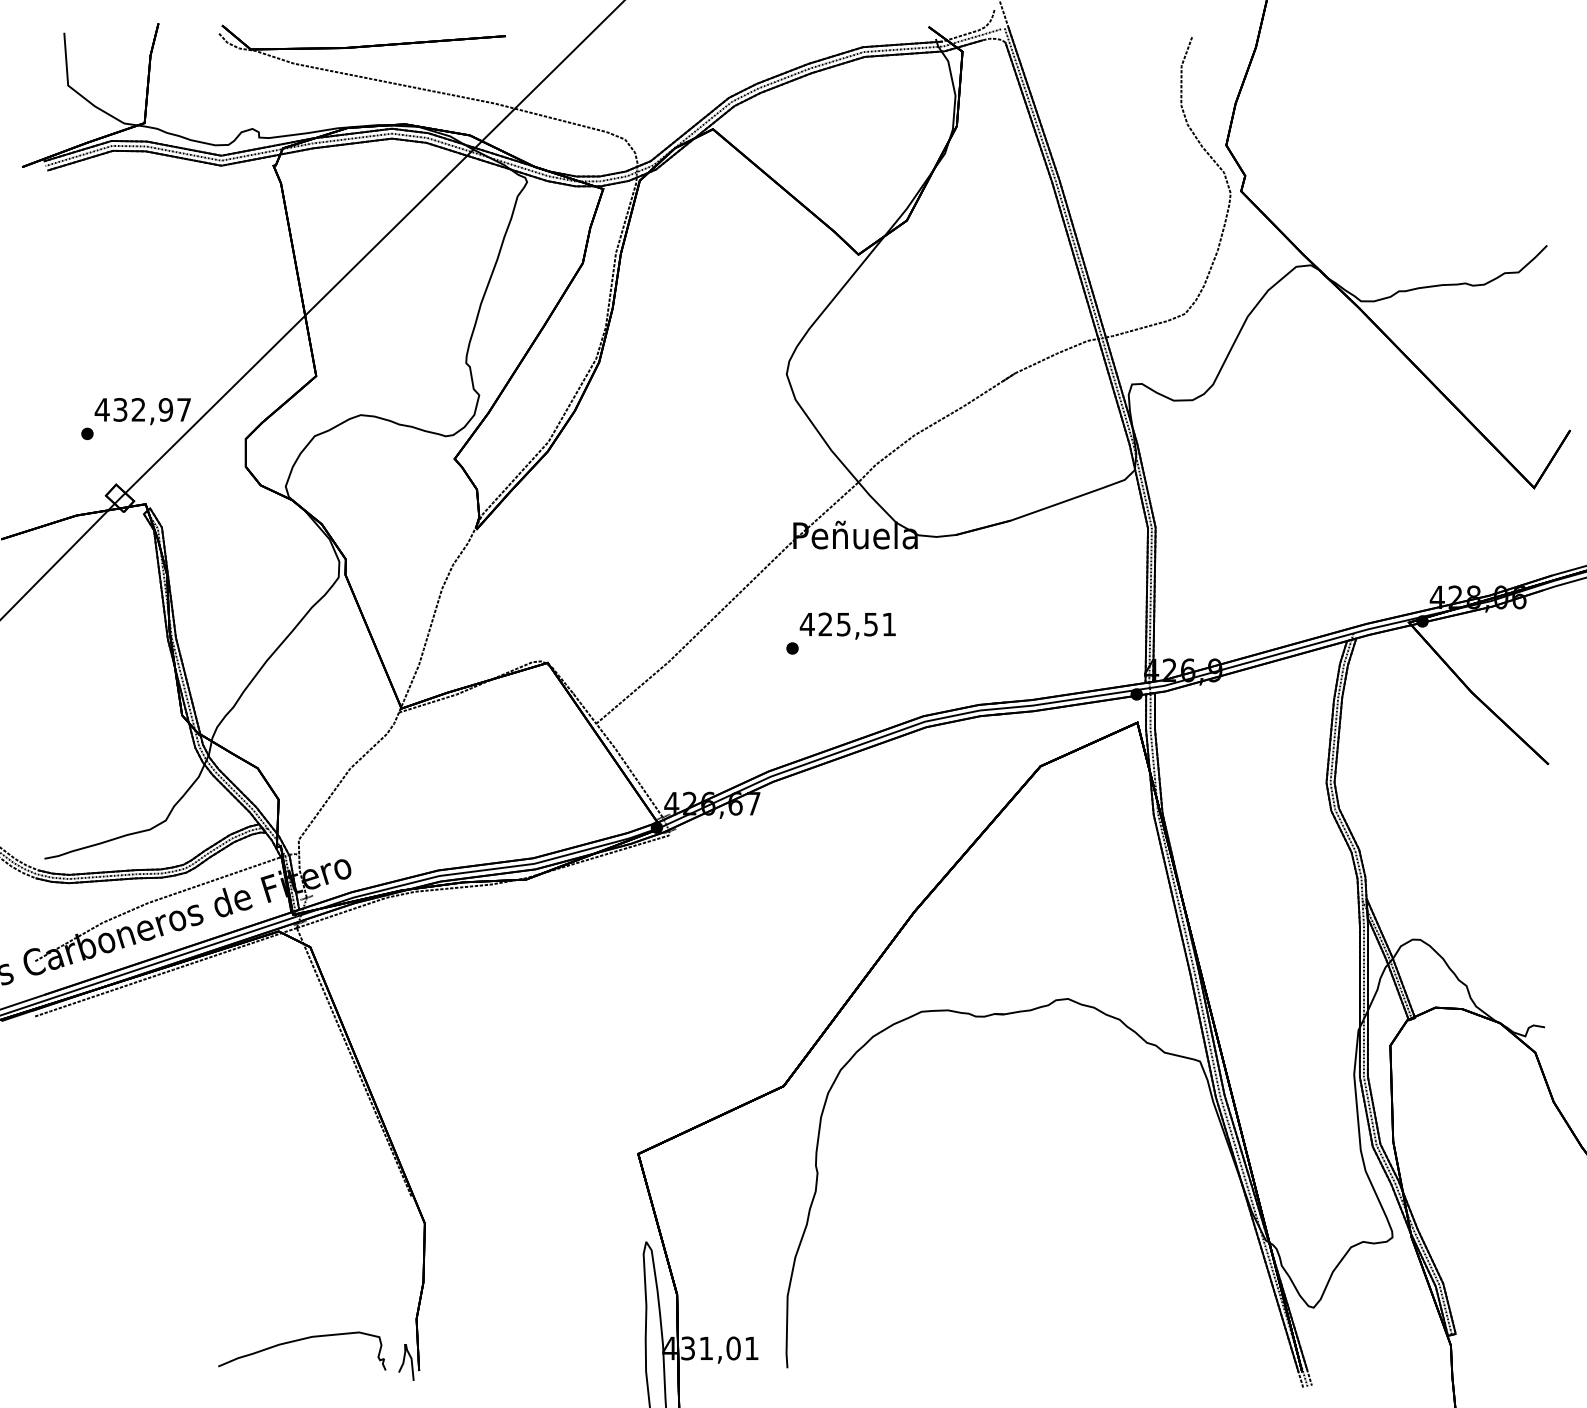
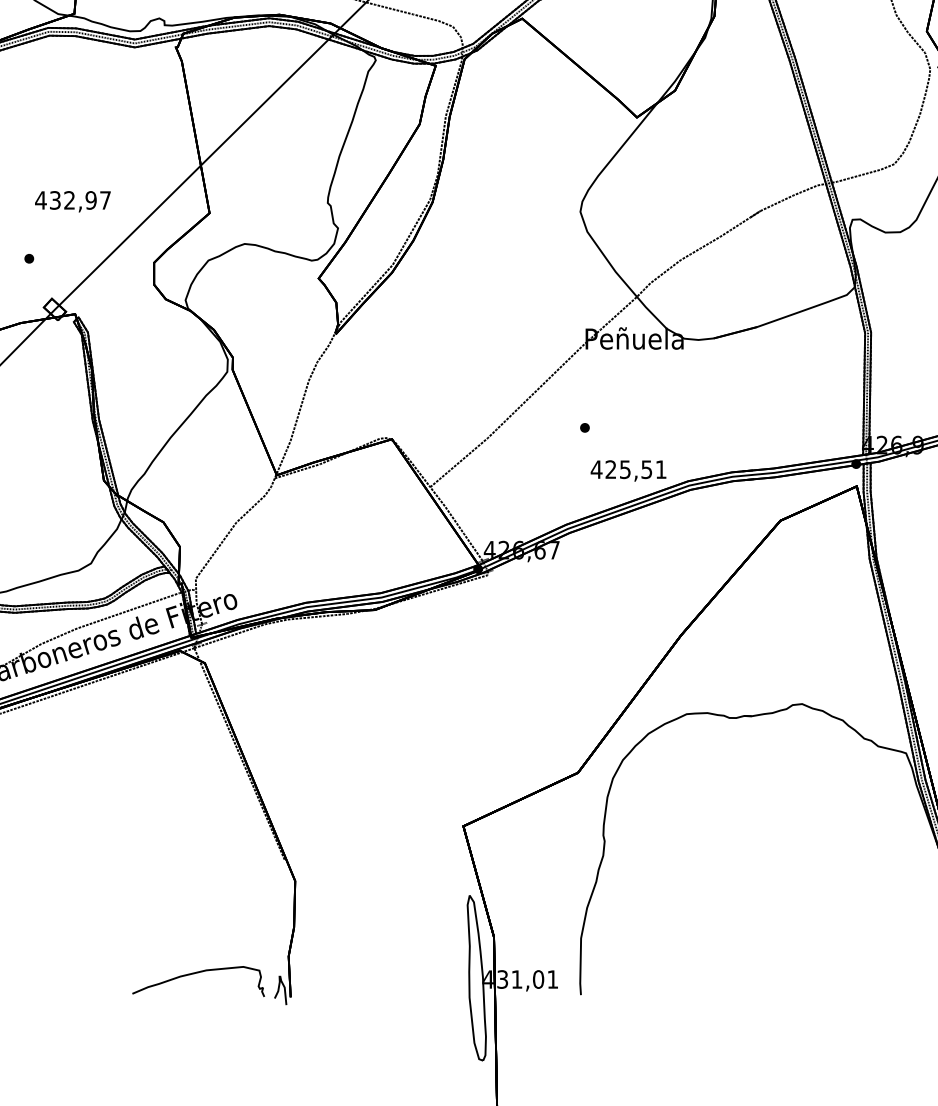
text: (142, 411) -> (72, 201), moved
text: (847, 625) -> (628, 470), moved

